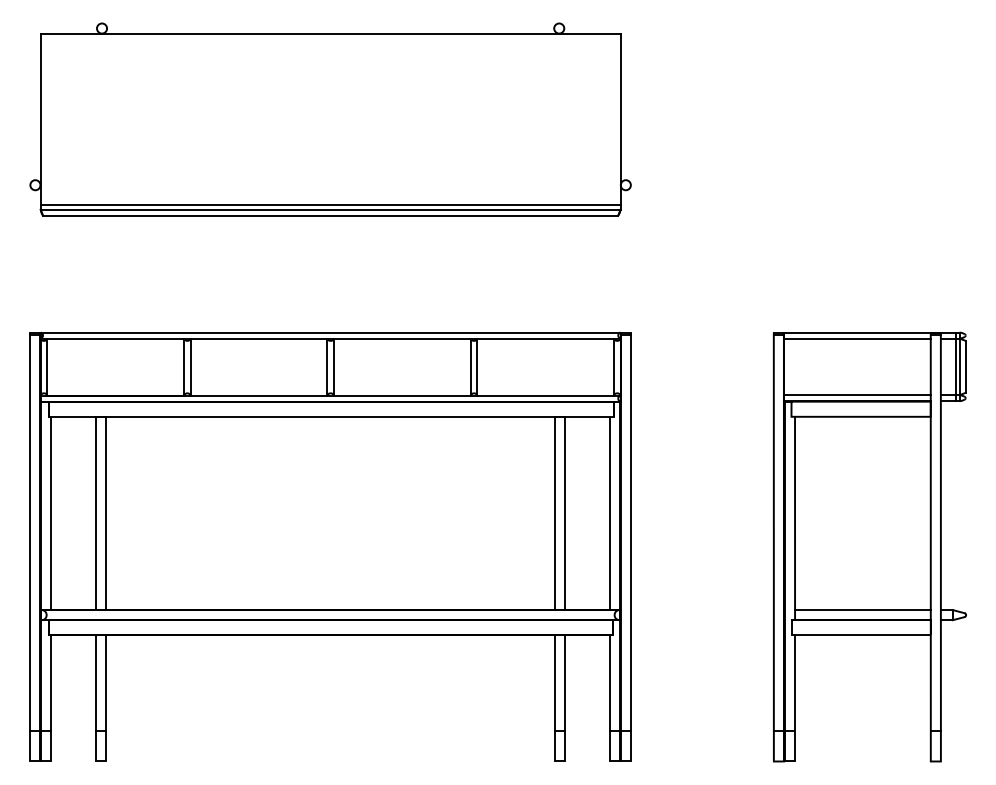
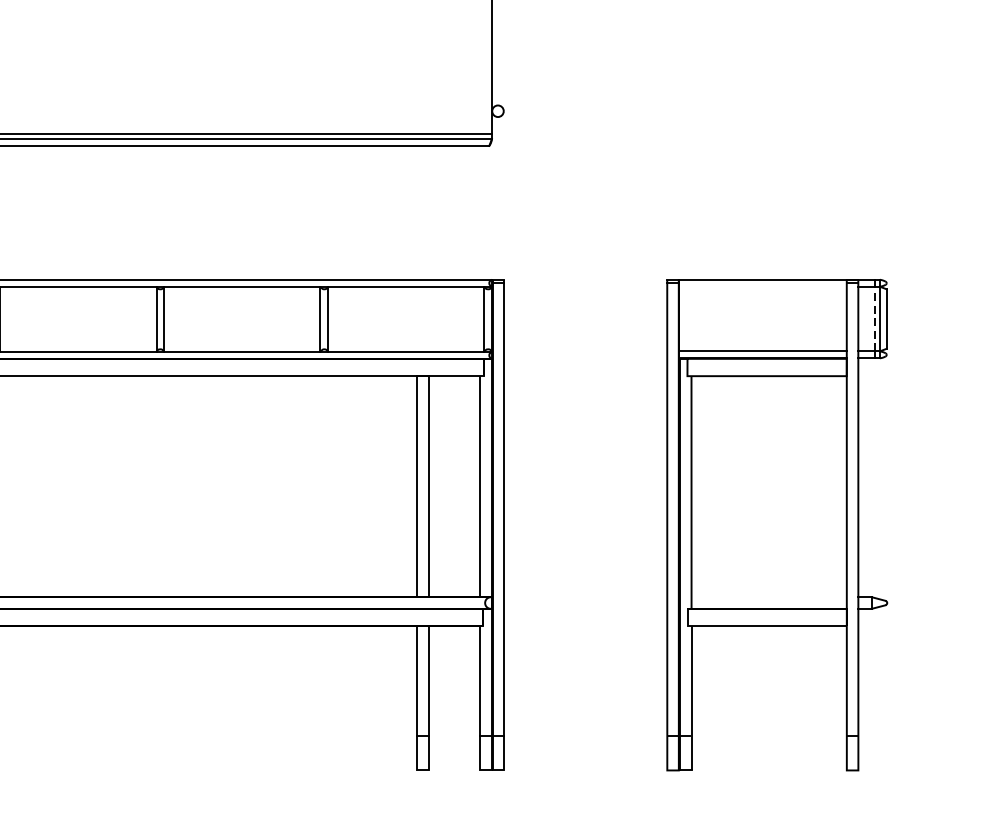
line: (856, 338) -> (761, 286), removed
line: (955, 366) -> (875, 318), solid -> dashed
line: (862, 610) -> (768, 597), removed

